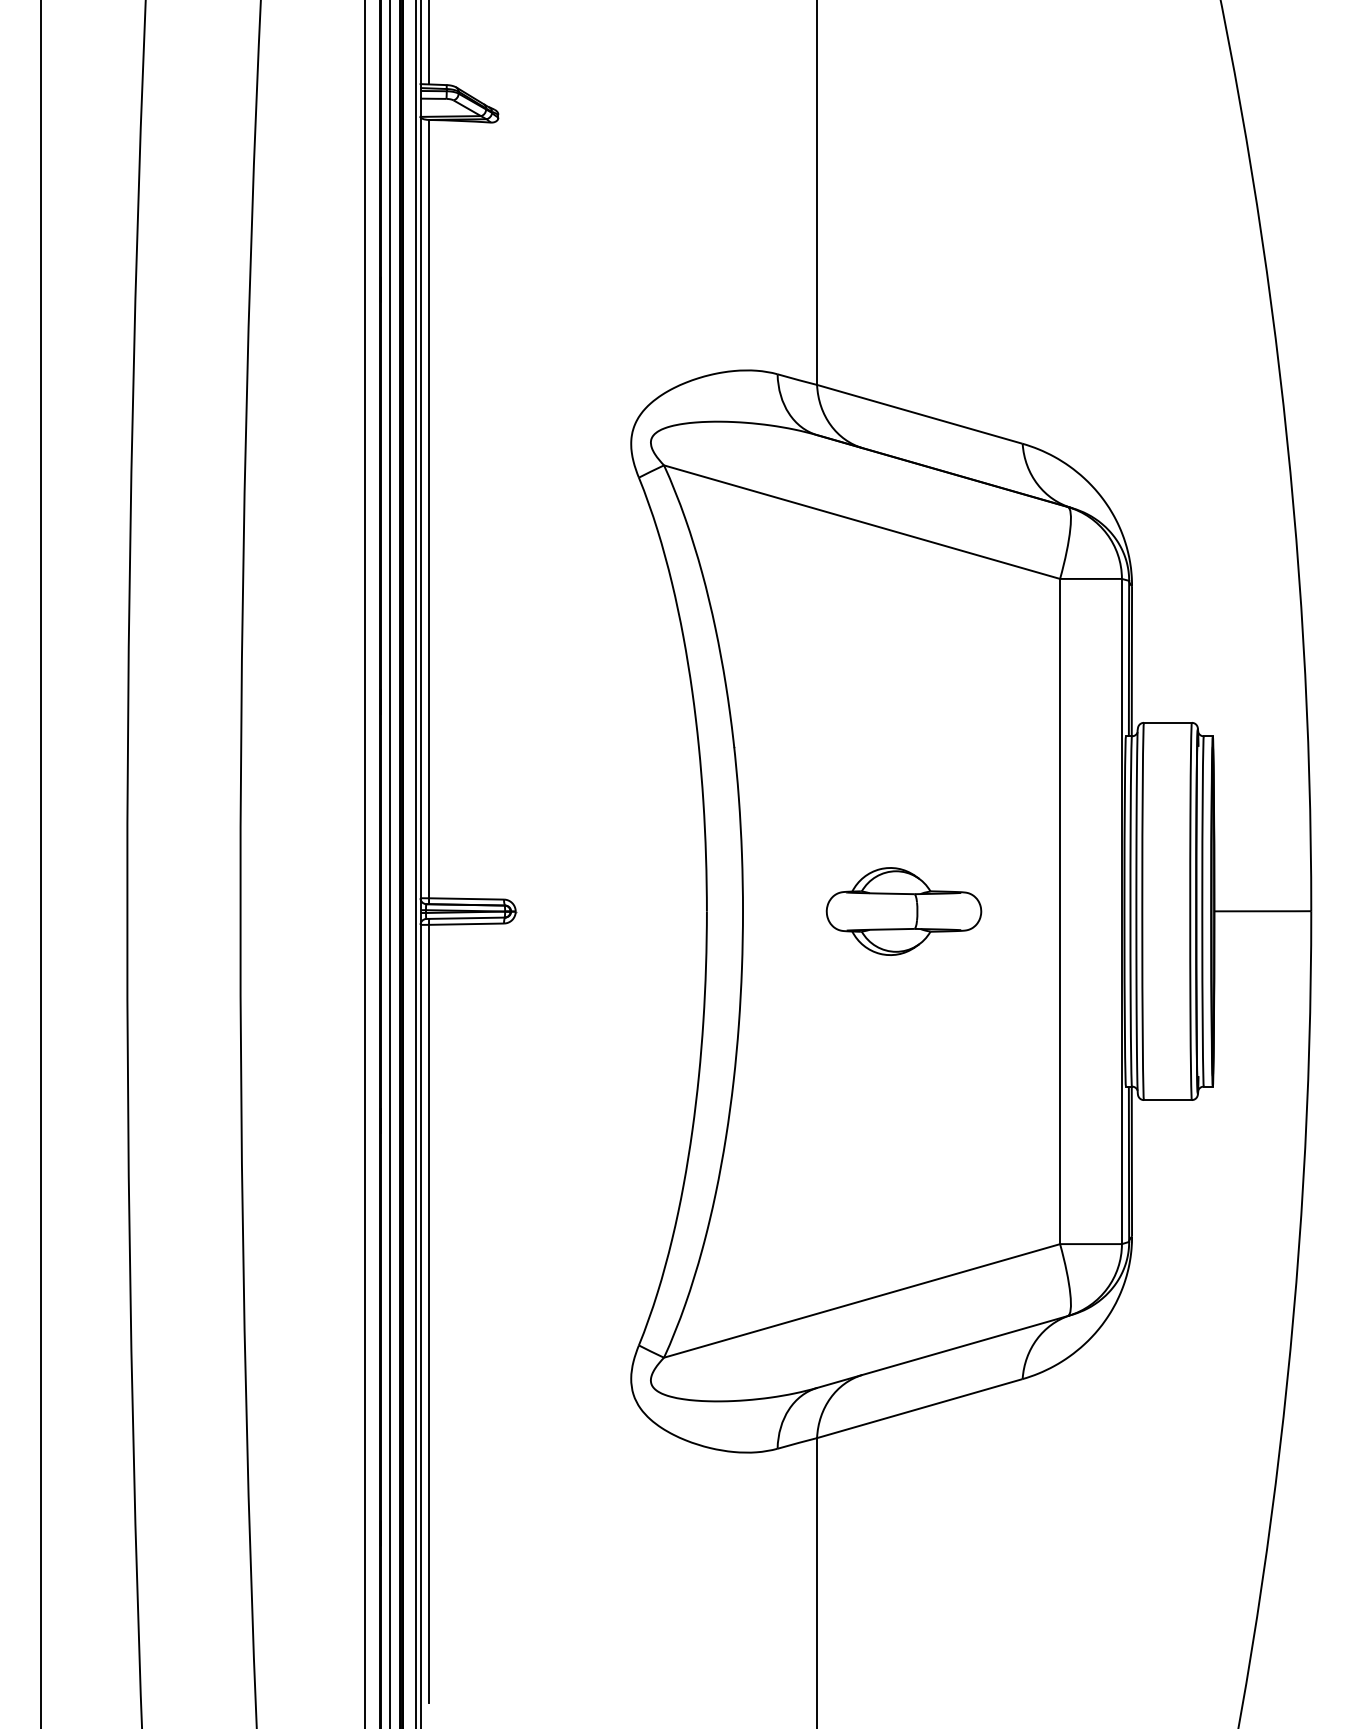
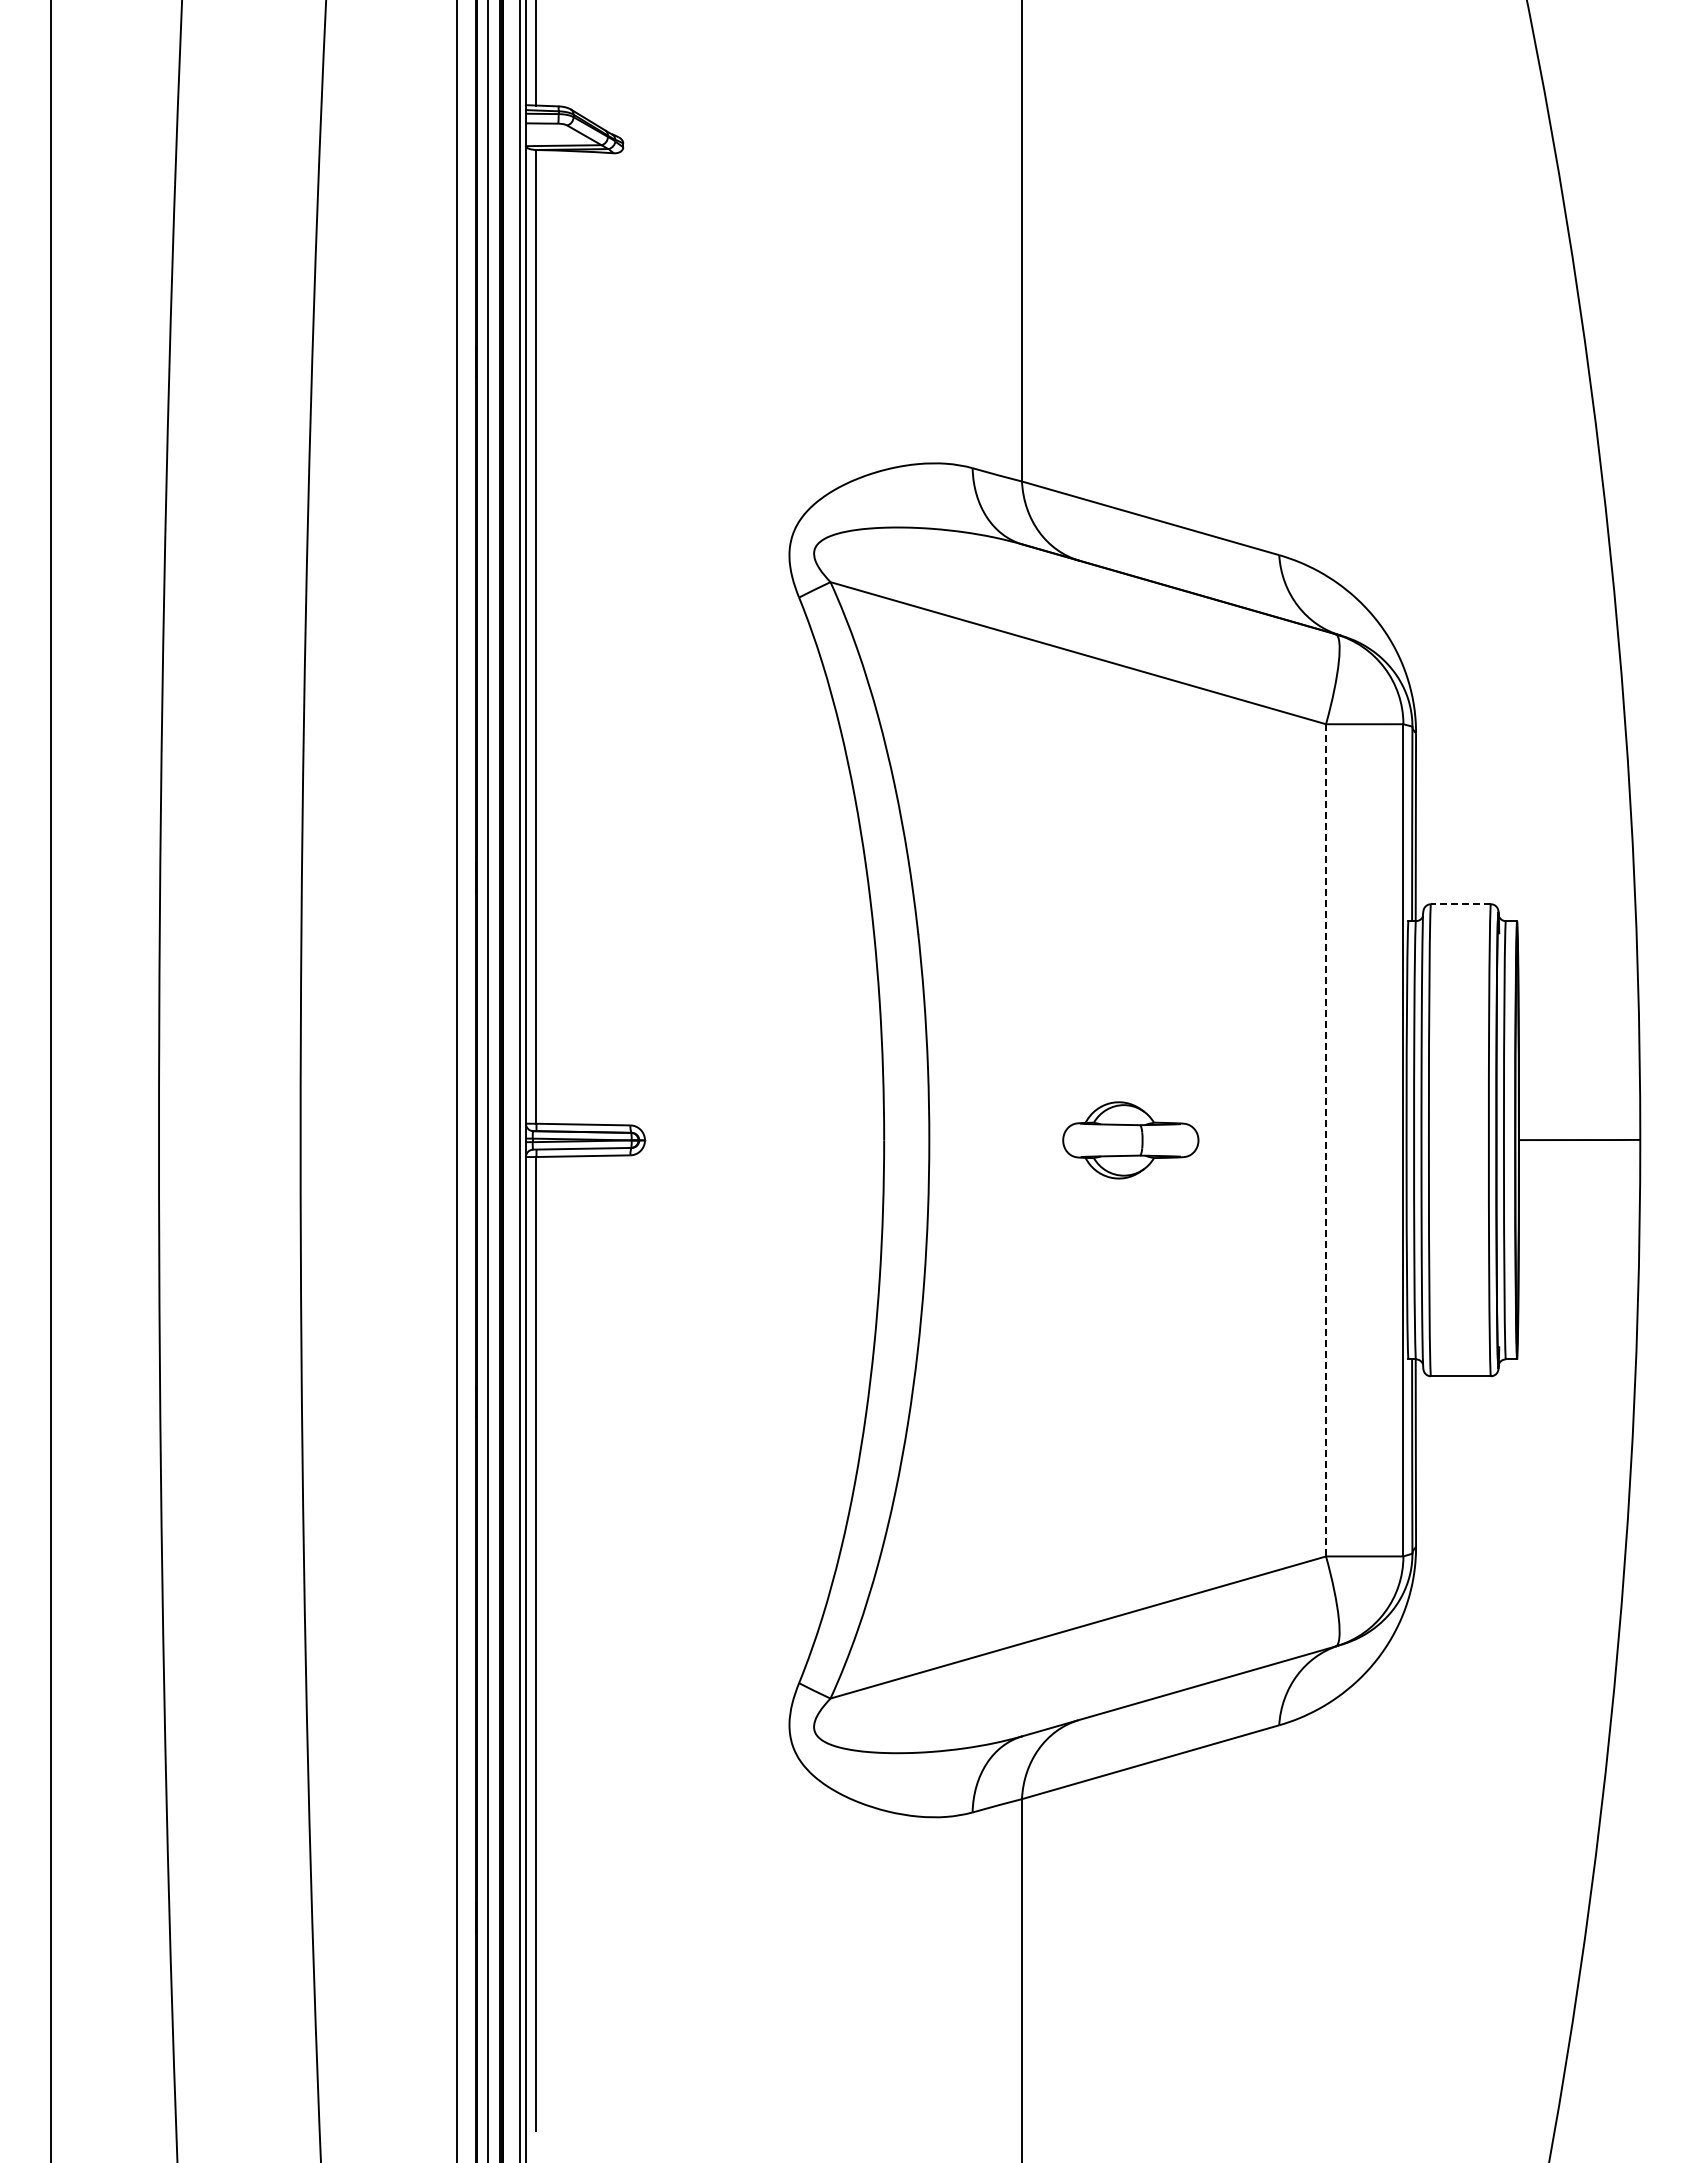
line: (1167, 723) -> (1460, 904), solid -> dashed
line: (1060, 910) -> (1326, 1139), solid -> dashed
part: (903, 911) -> (1130, 1140), size x0.7

